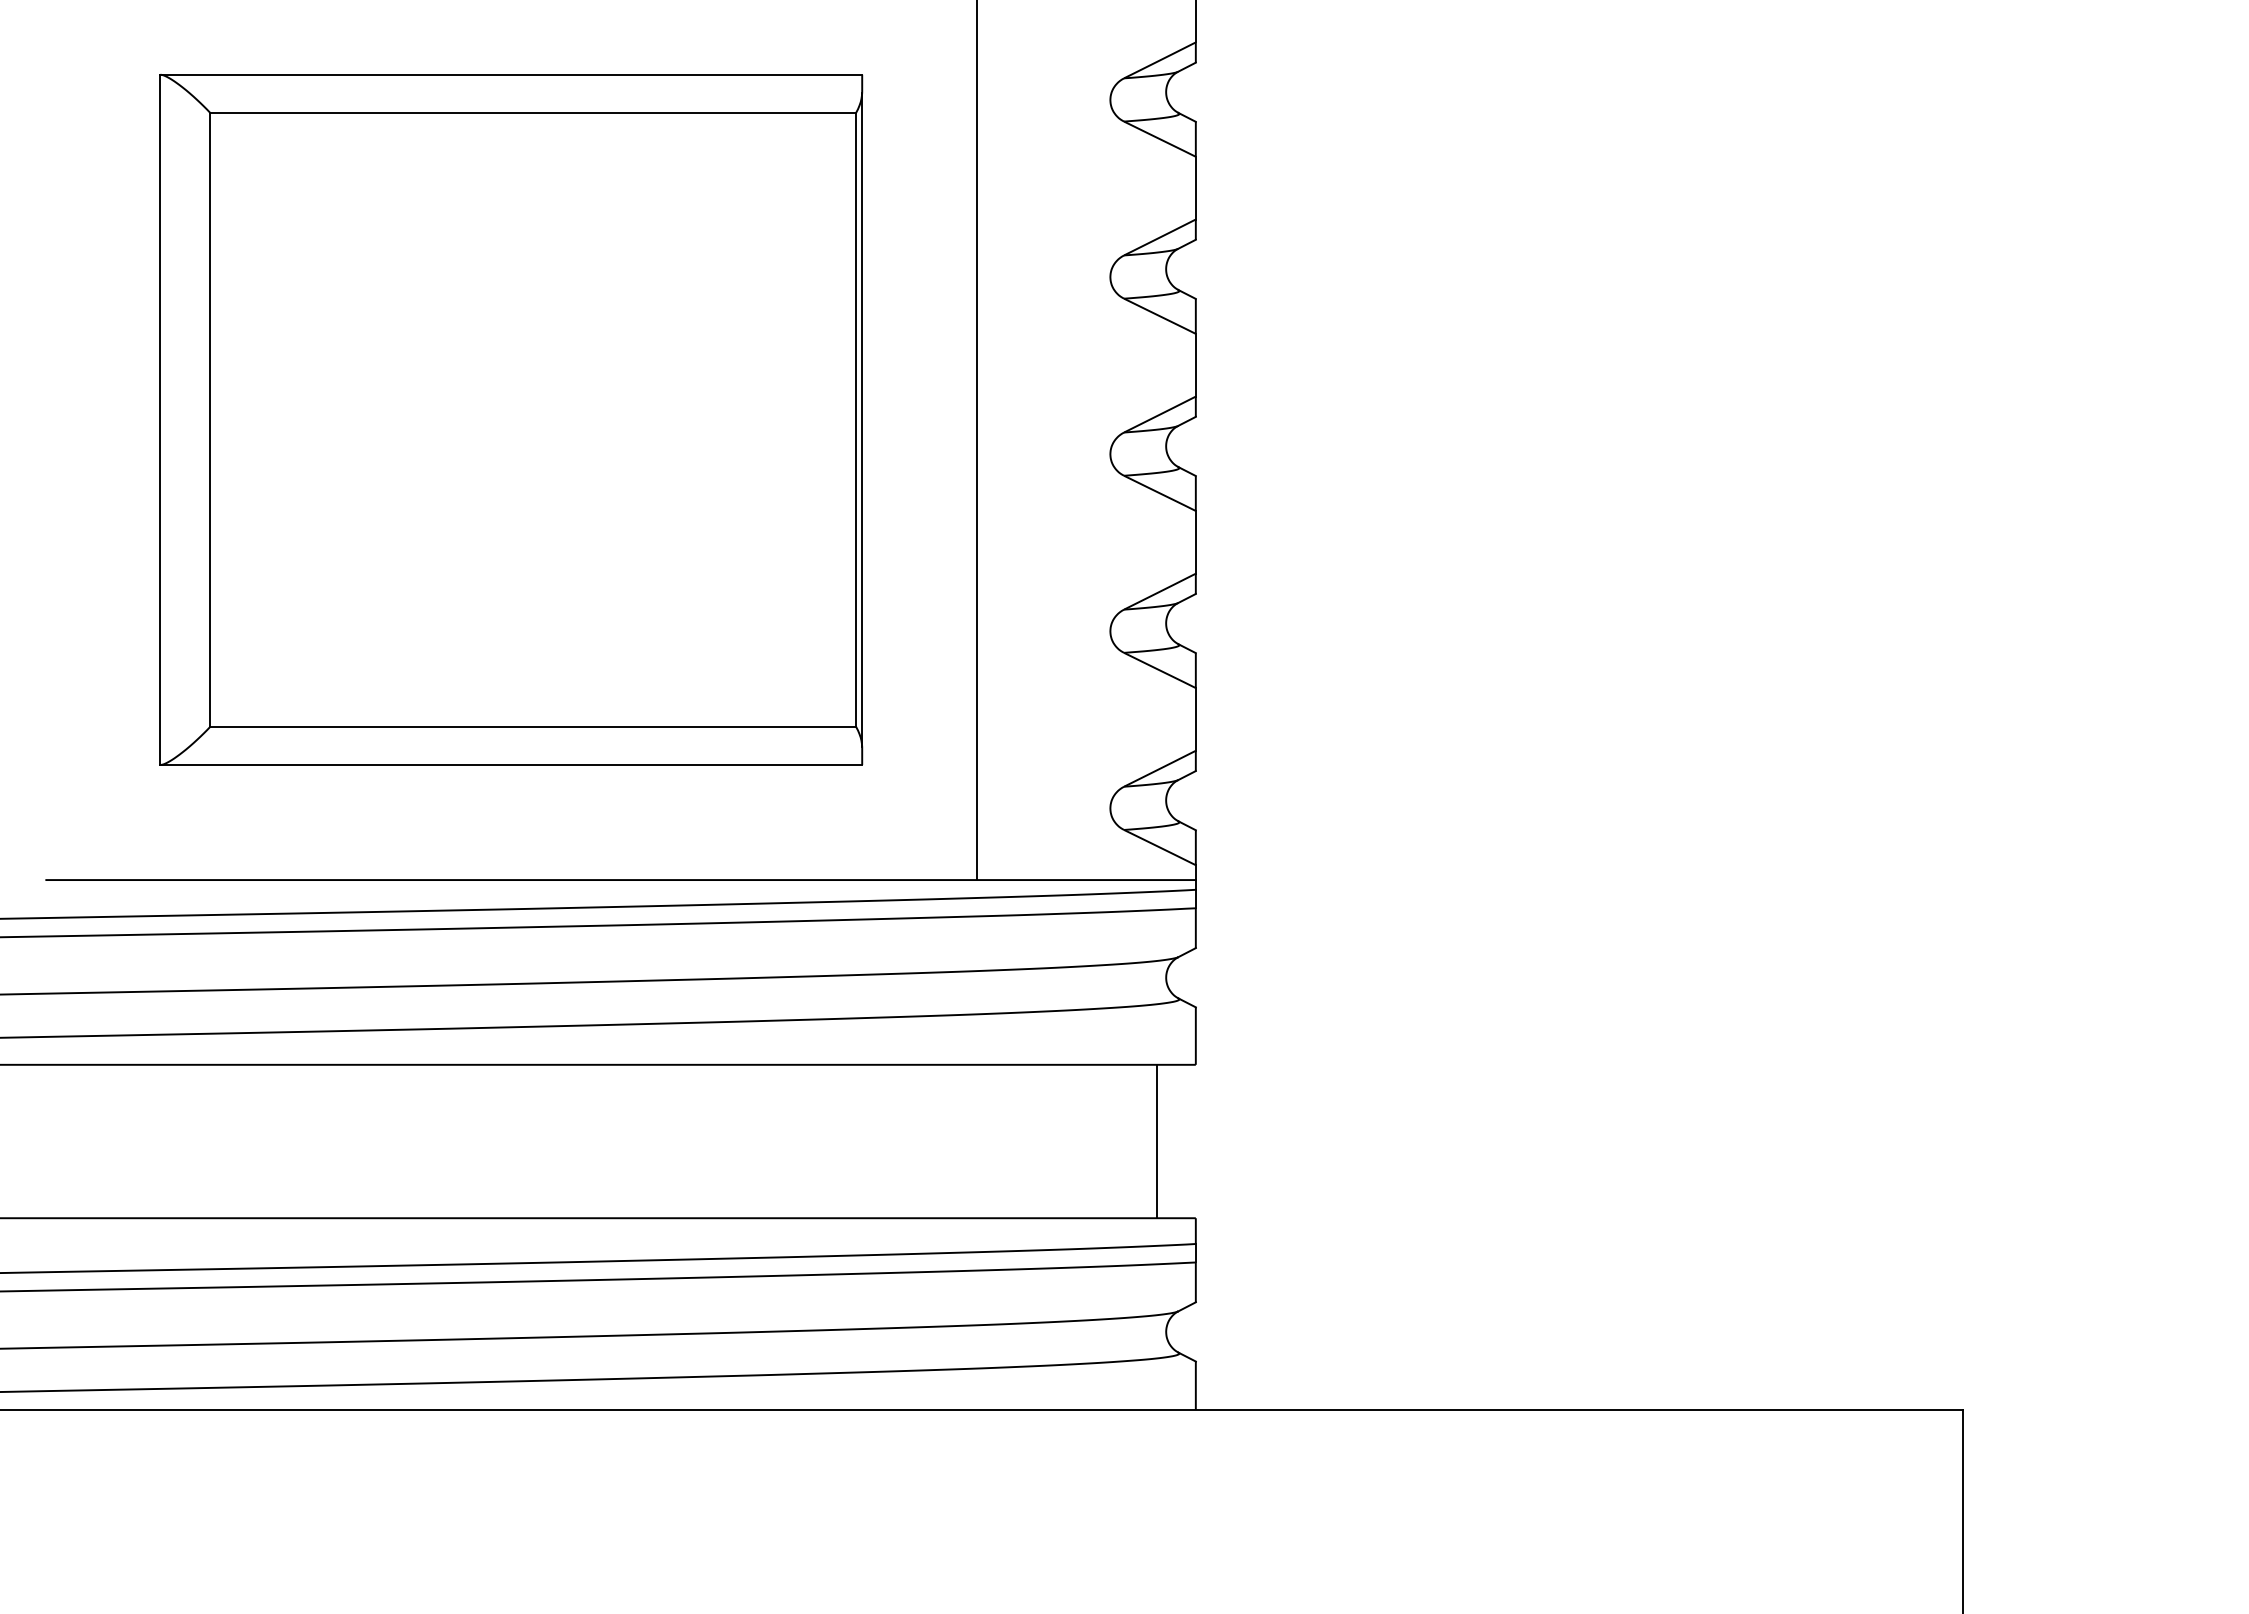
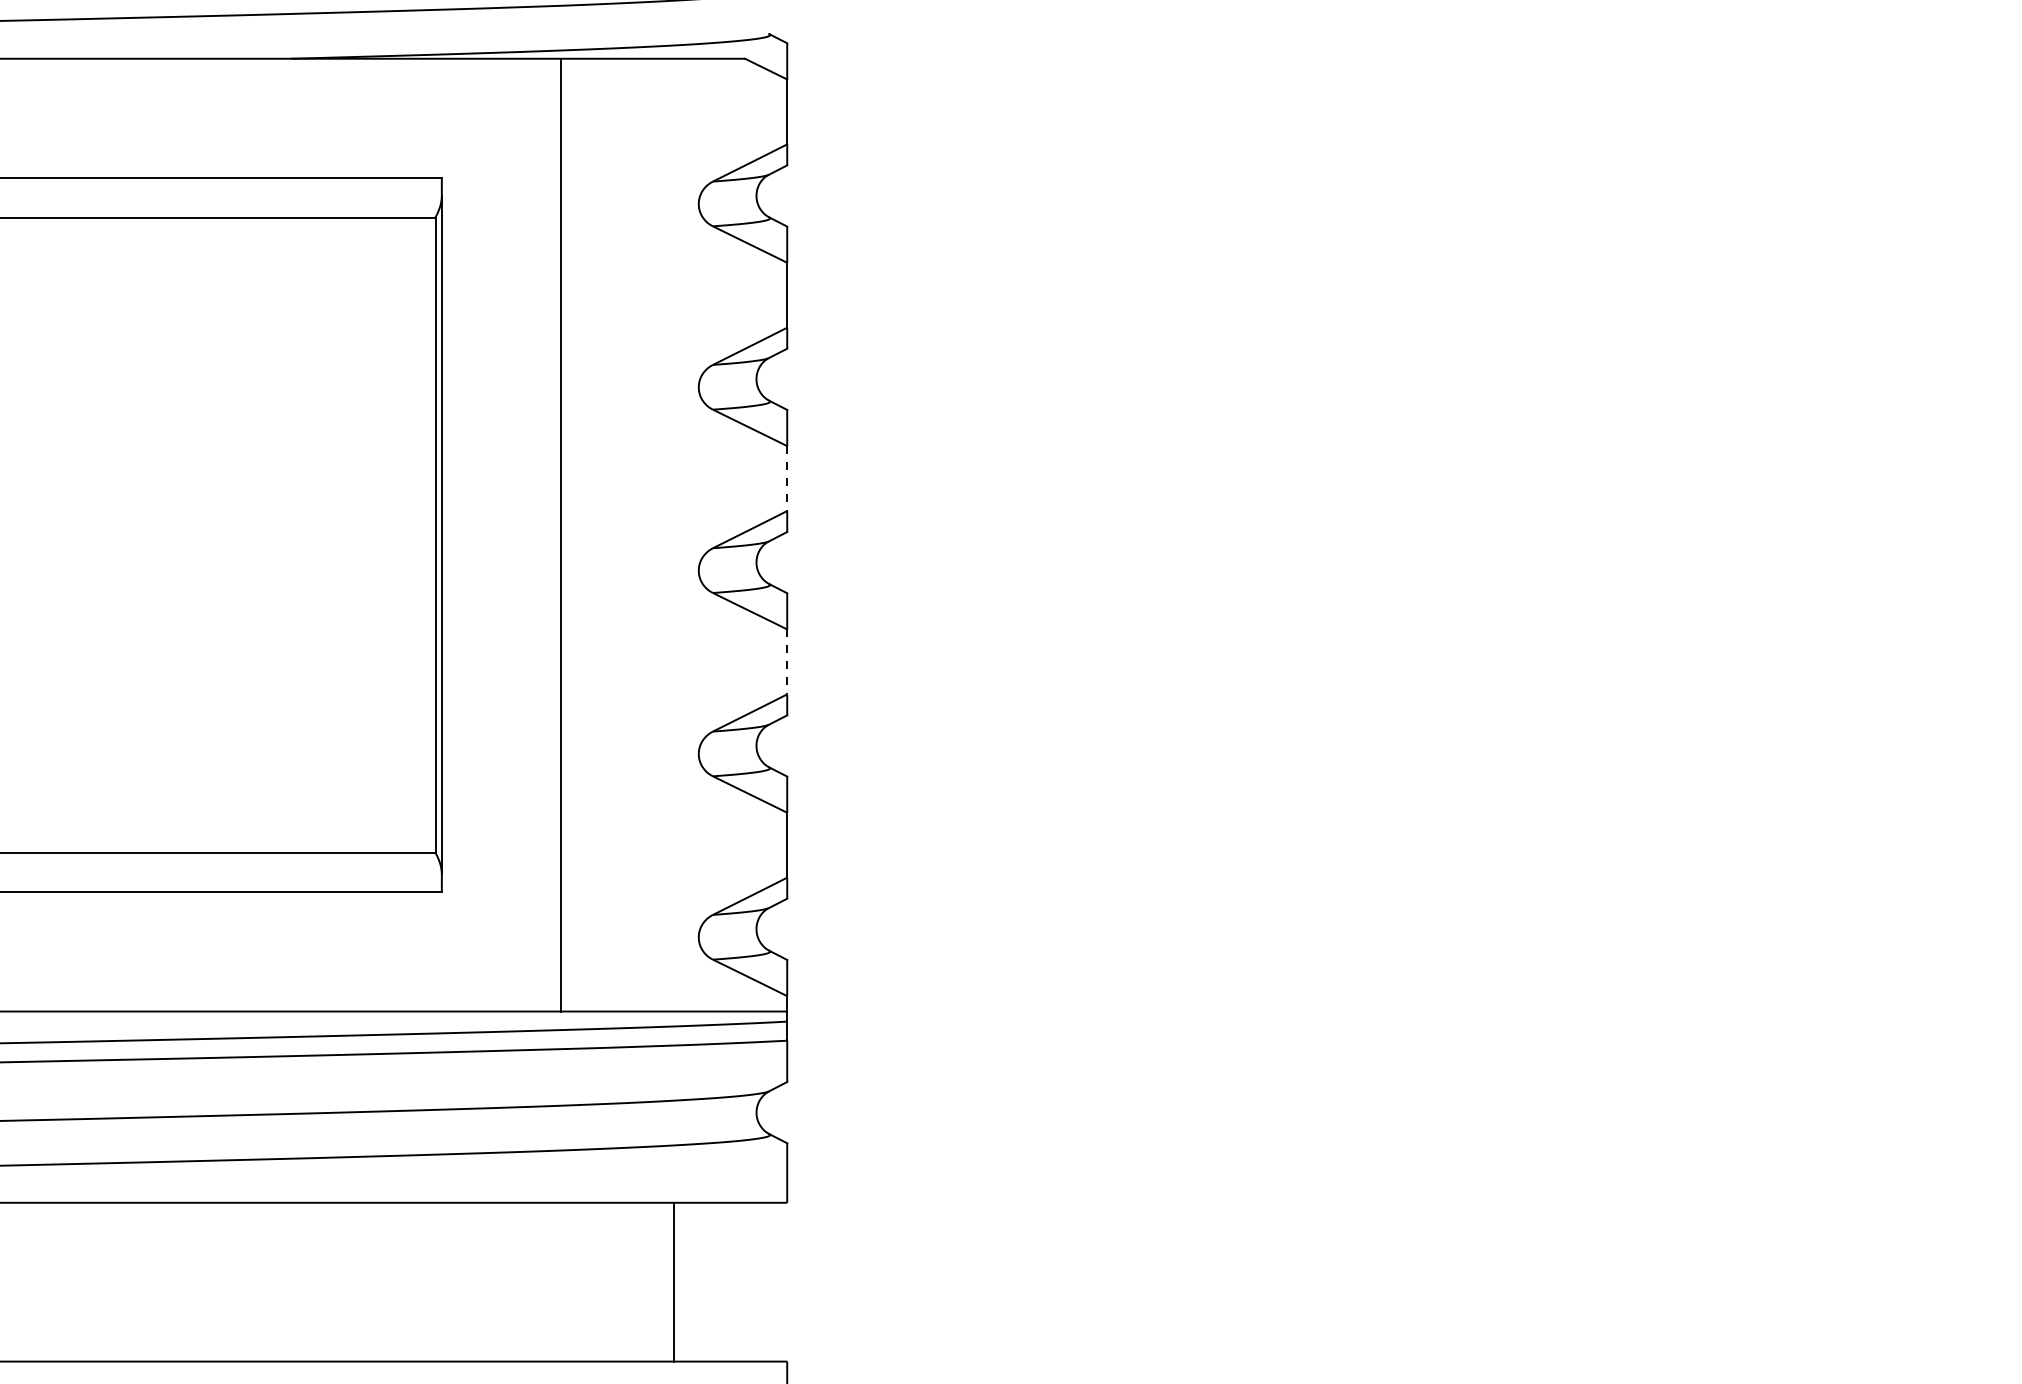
line: (1195, 365) -> (786, 478), solid -> dashed
line: (1195, 542) -> (786, 662), solid -> dashed
line: (1157, 1141) -> (674, 1282), moved

